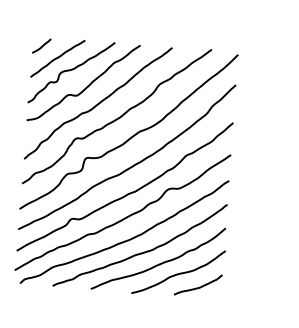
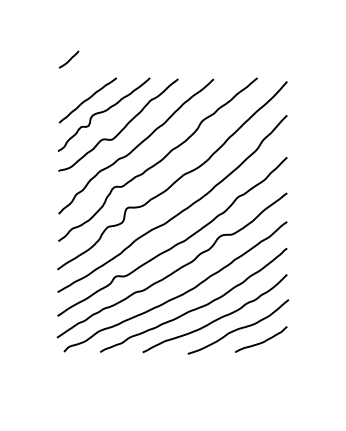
line: (42, 45) -> (69, 59), moved

